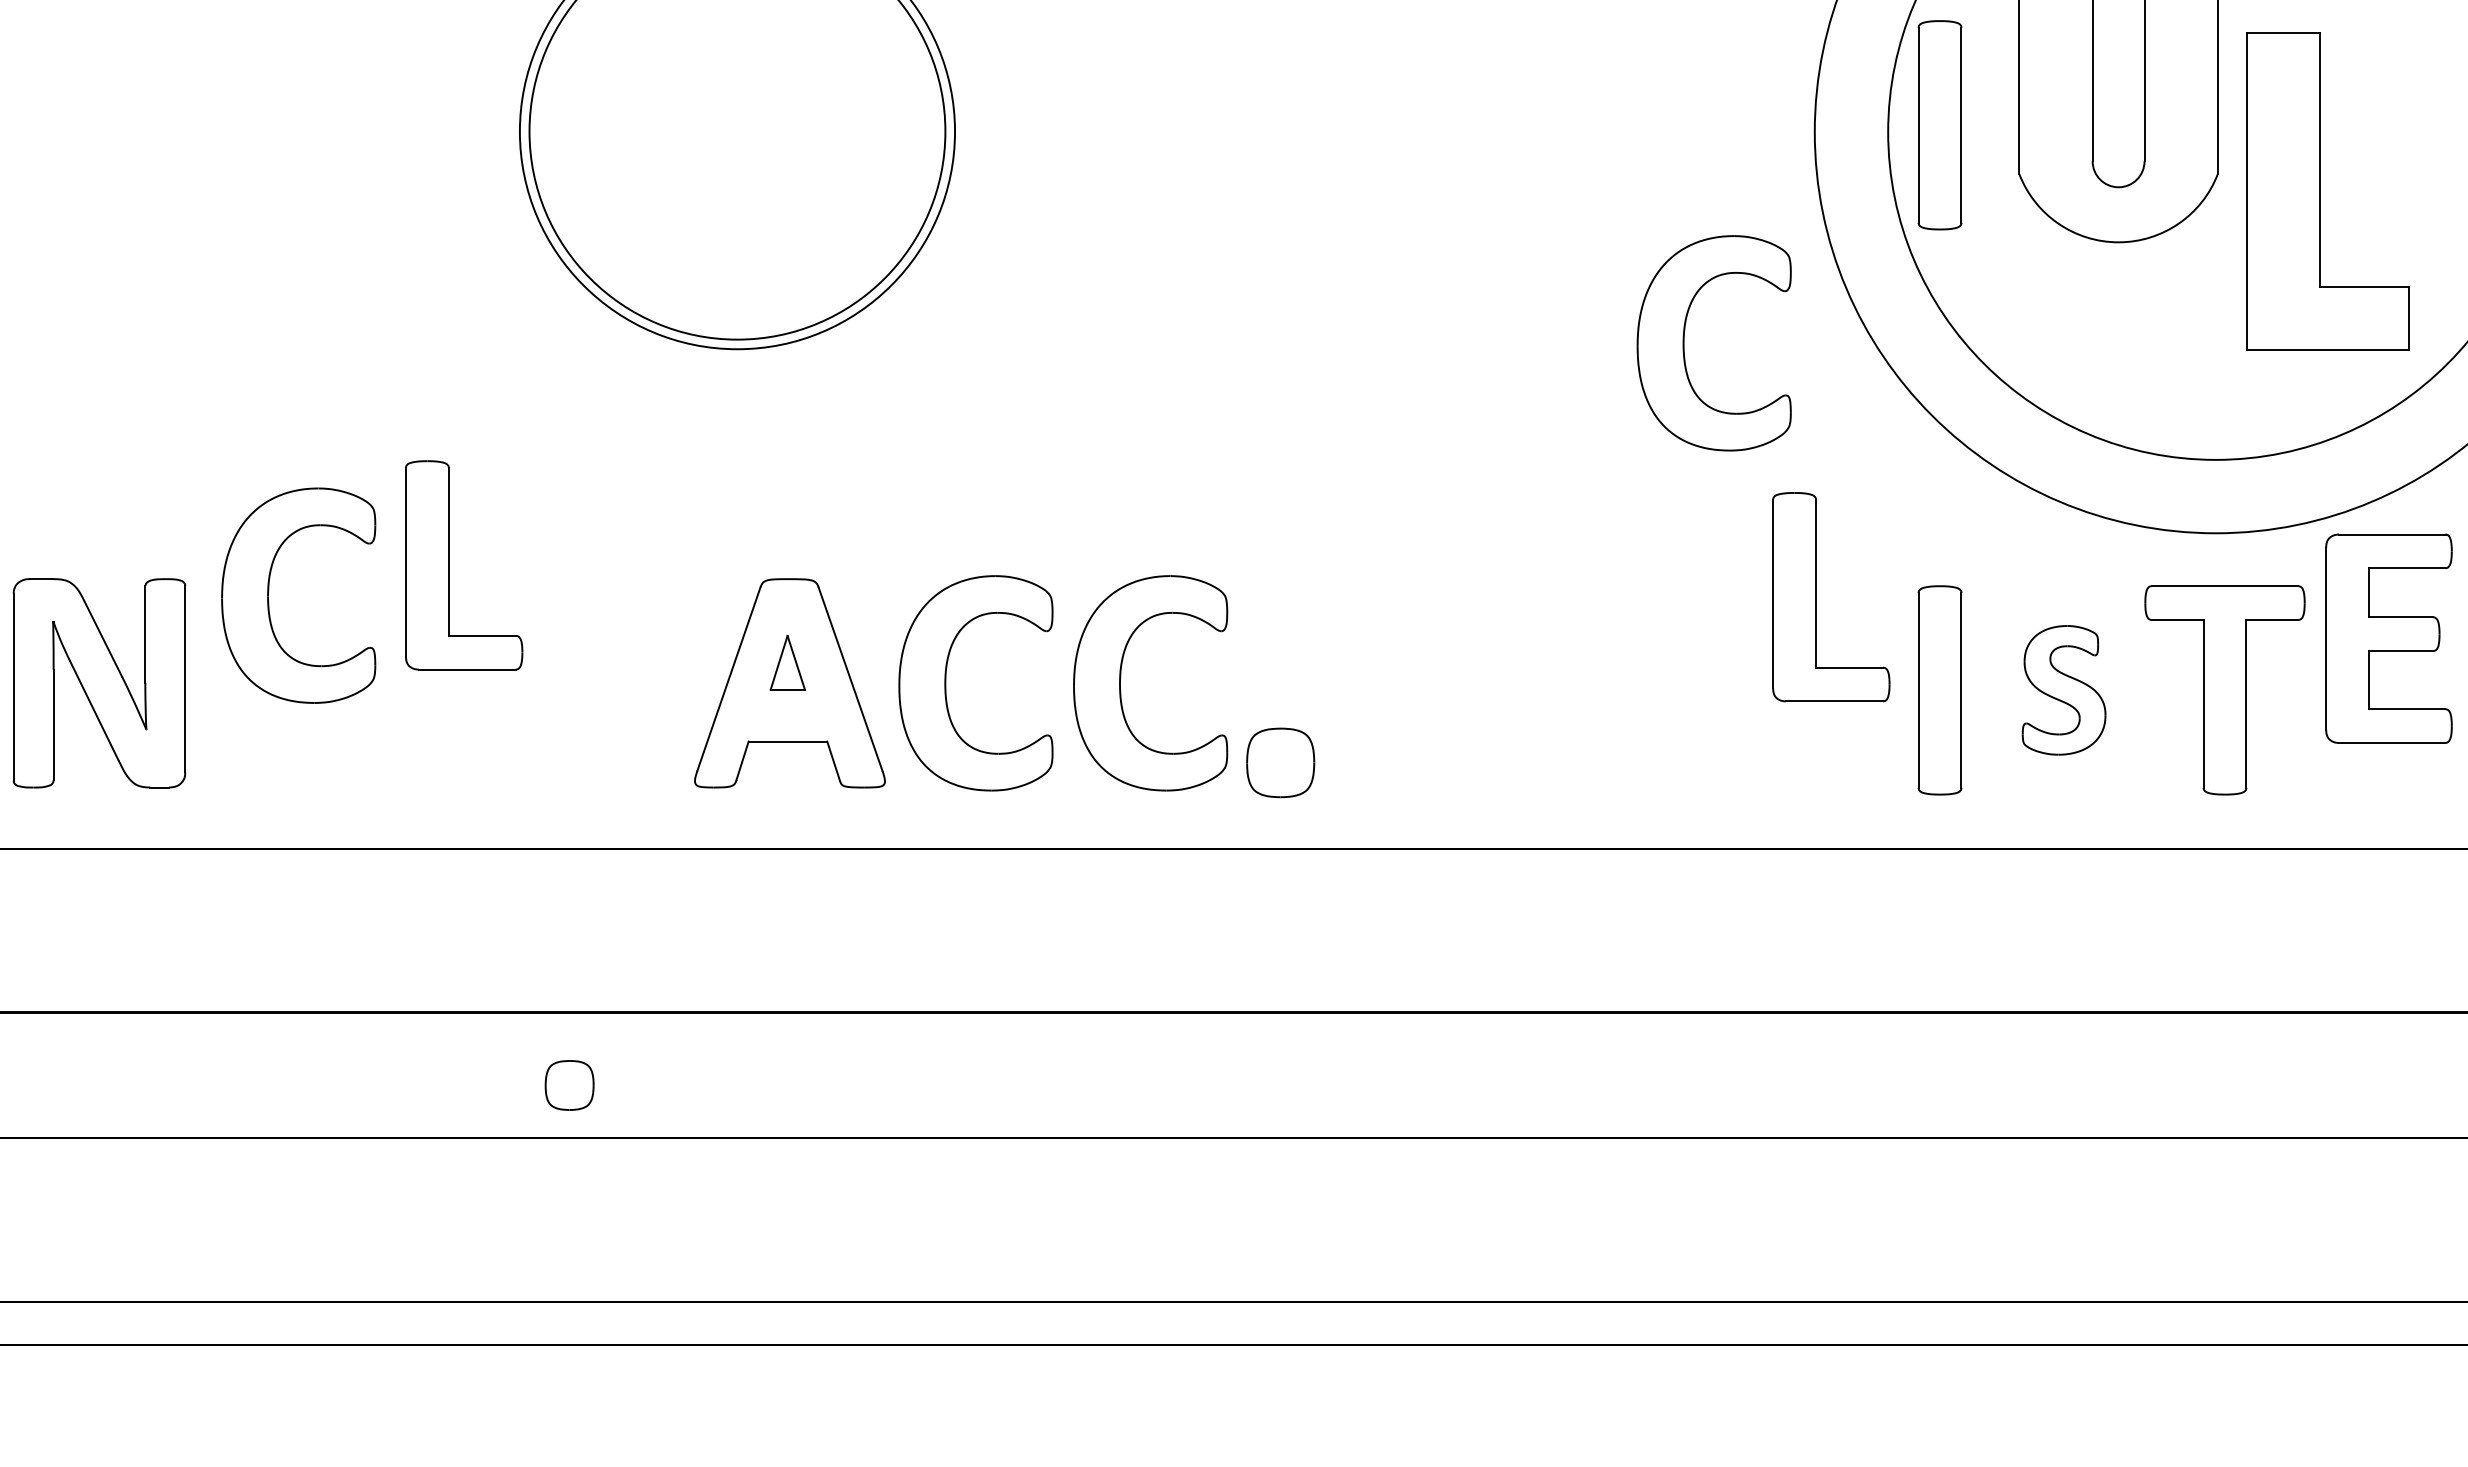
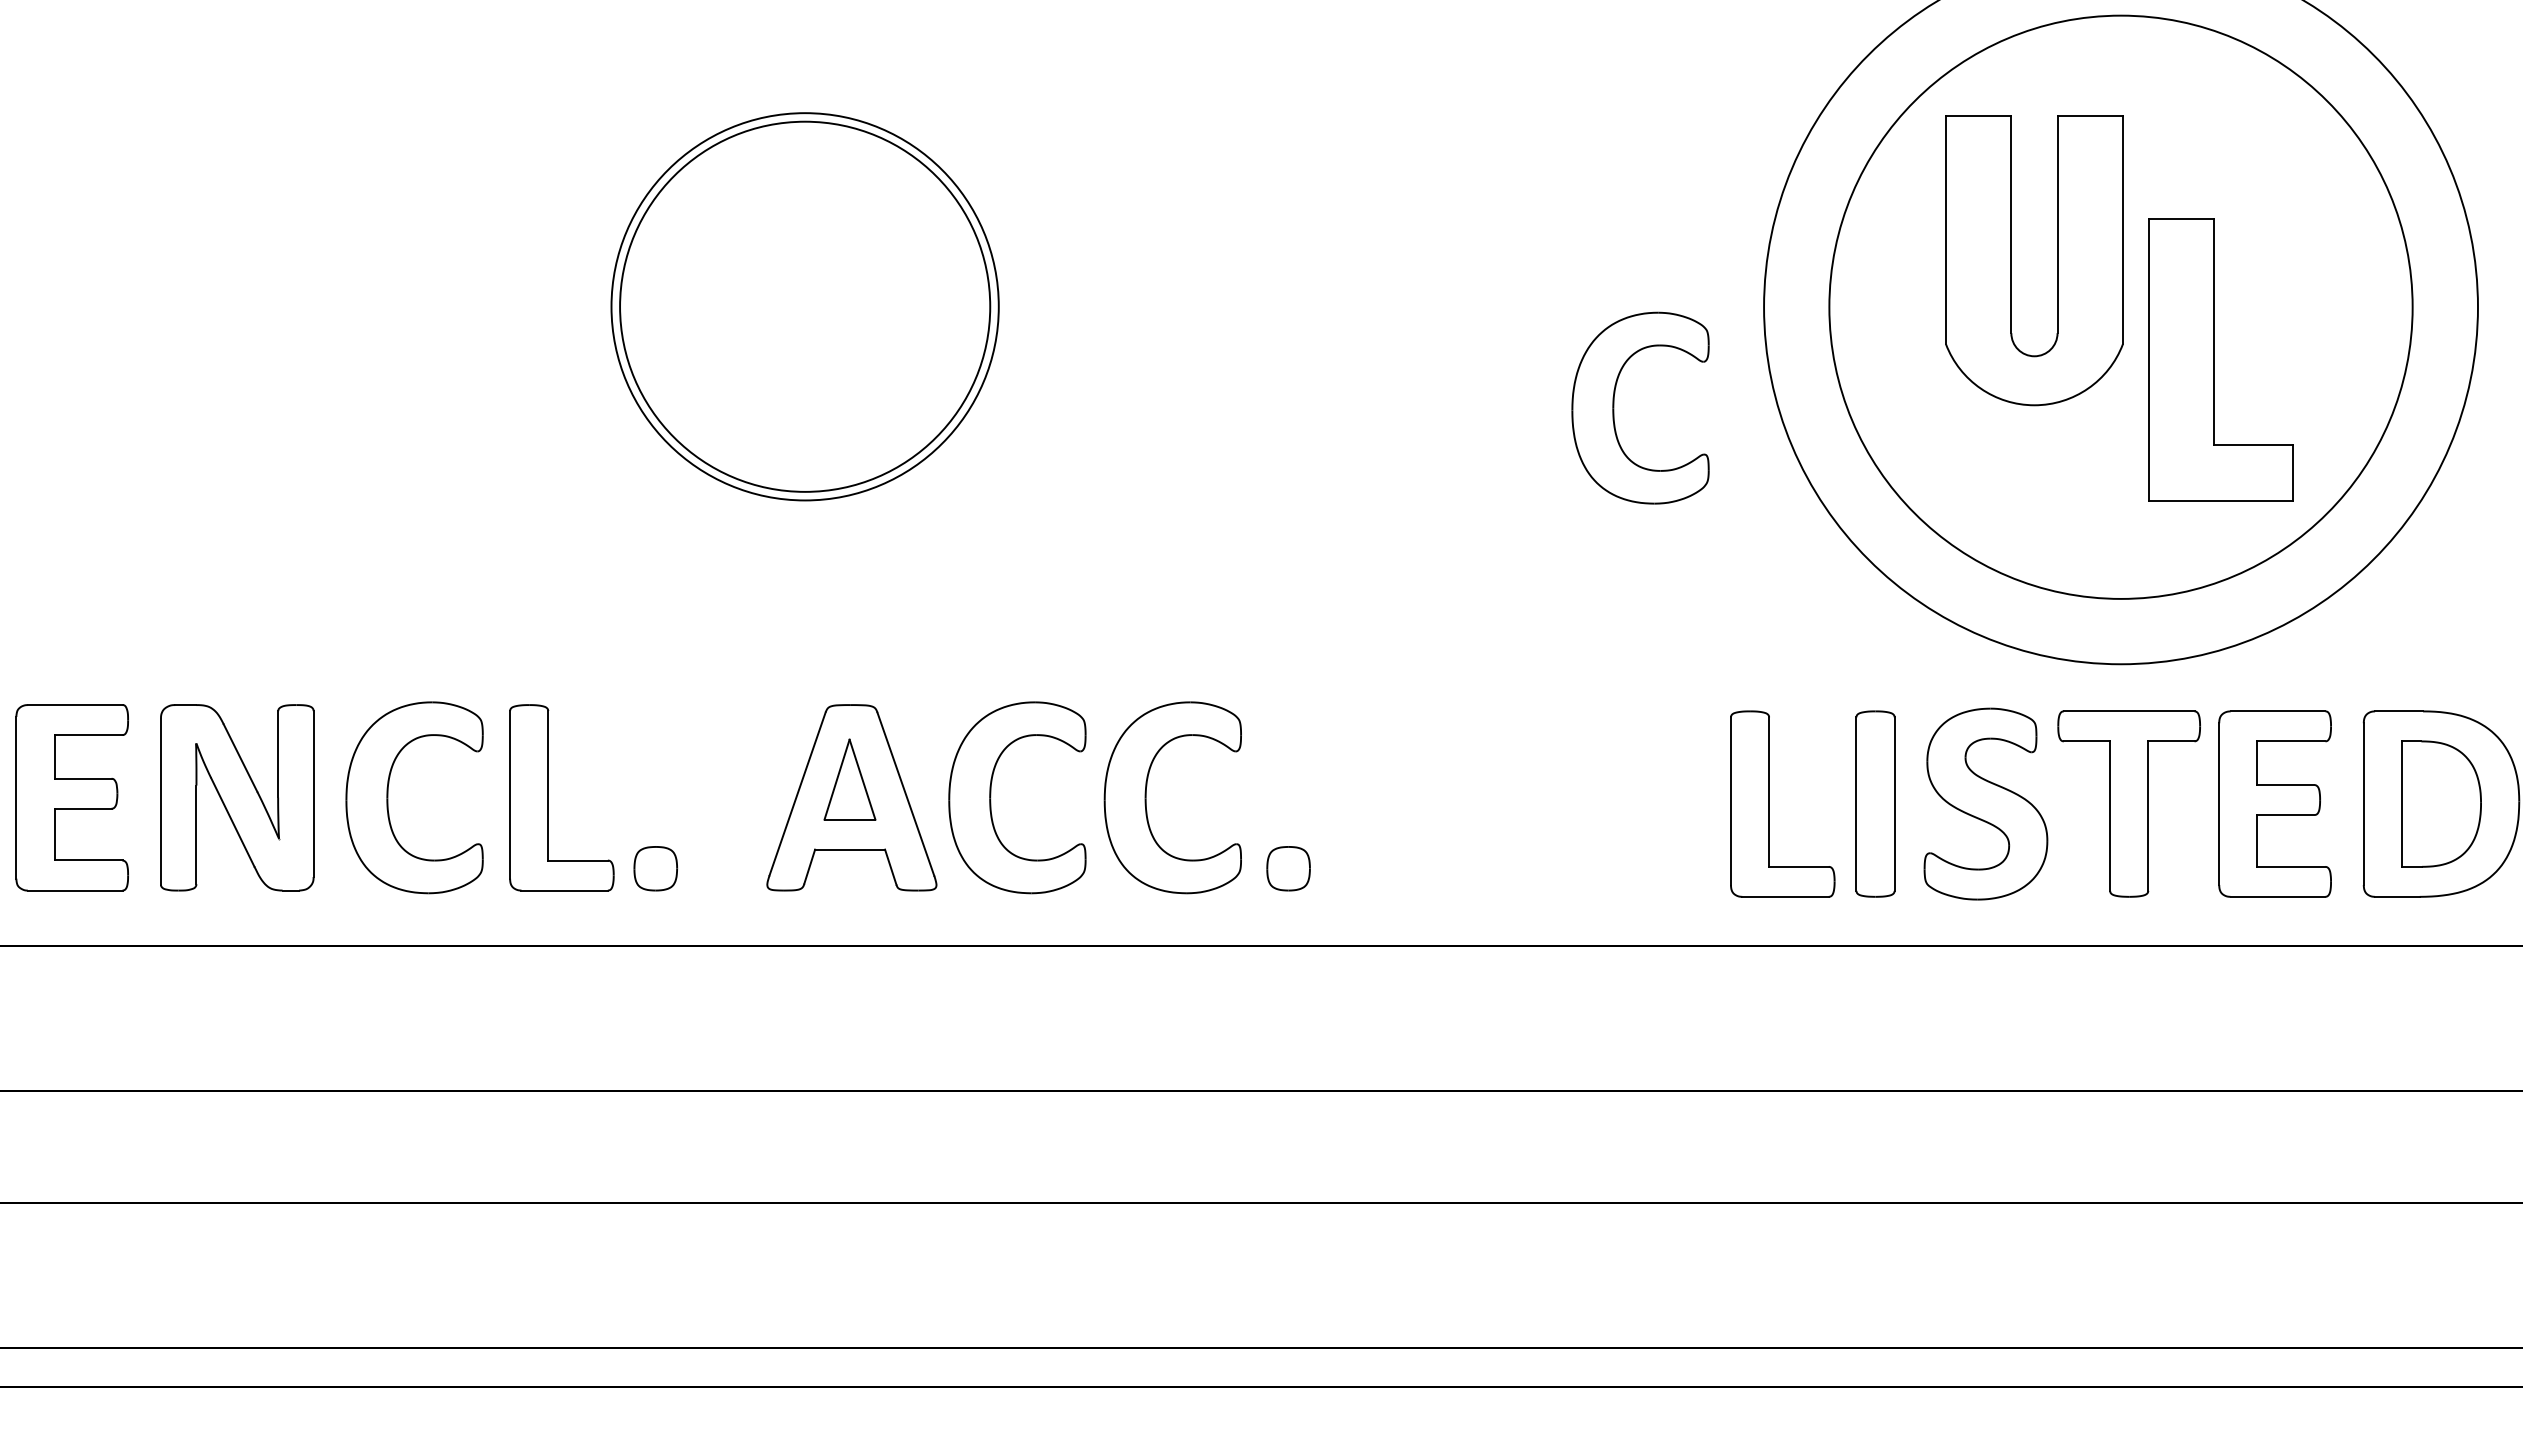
part: (1939, 124) -> (1875, 300), removed
part: (1684, 342) -> (1614, 407), moved
part: (449, 565) -> (548, 797), moved
part: (269, 595) -> (388, 797), moved
part: (1816, 596) -> (1769, 803), moved
part: (2388, 638) -> (2274, 803), moved
part: (787, 662) -> (849, 779), size x1.67
part: (2063, 689) -> (1985, 803), size x1.67
part: (1280, 762) -> (1288, 868), size x0.71
part: (569, 1085) -> (655, 868), moved

